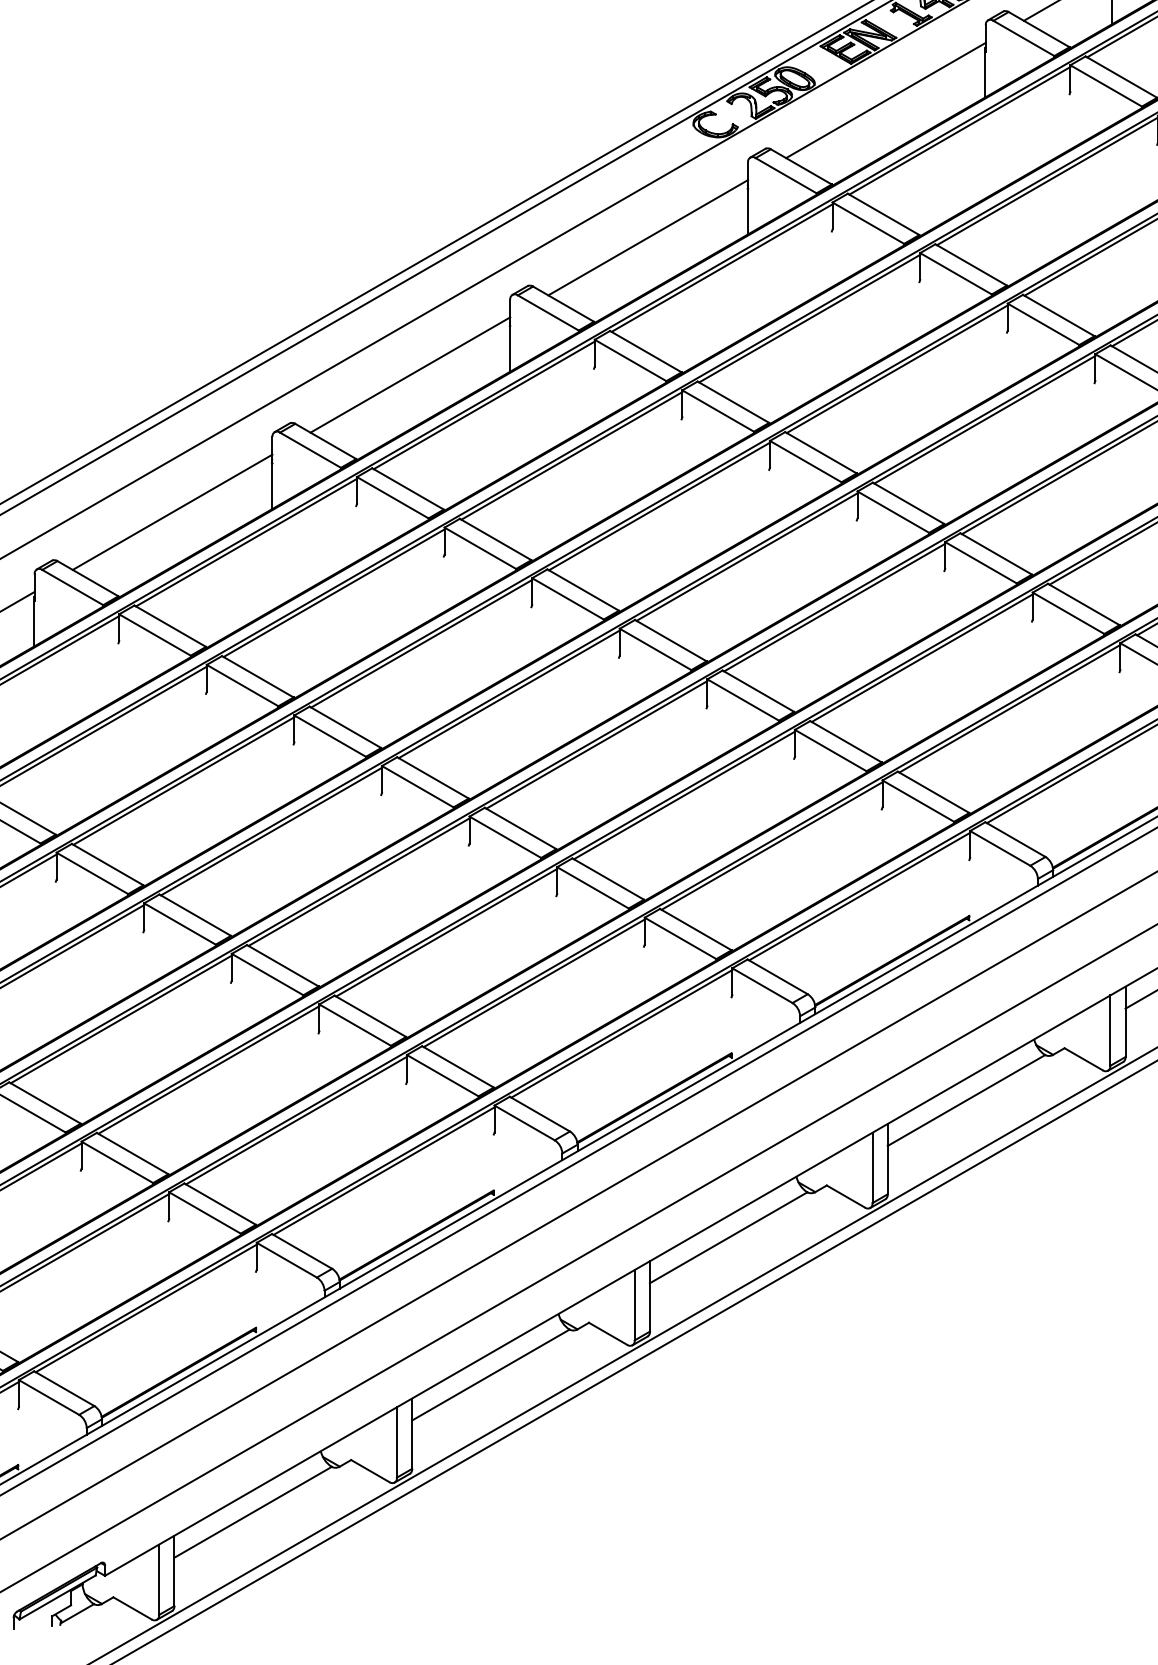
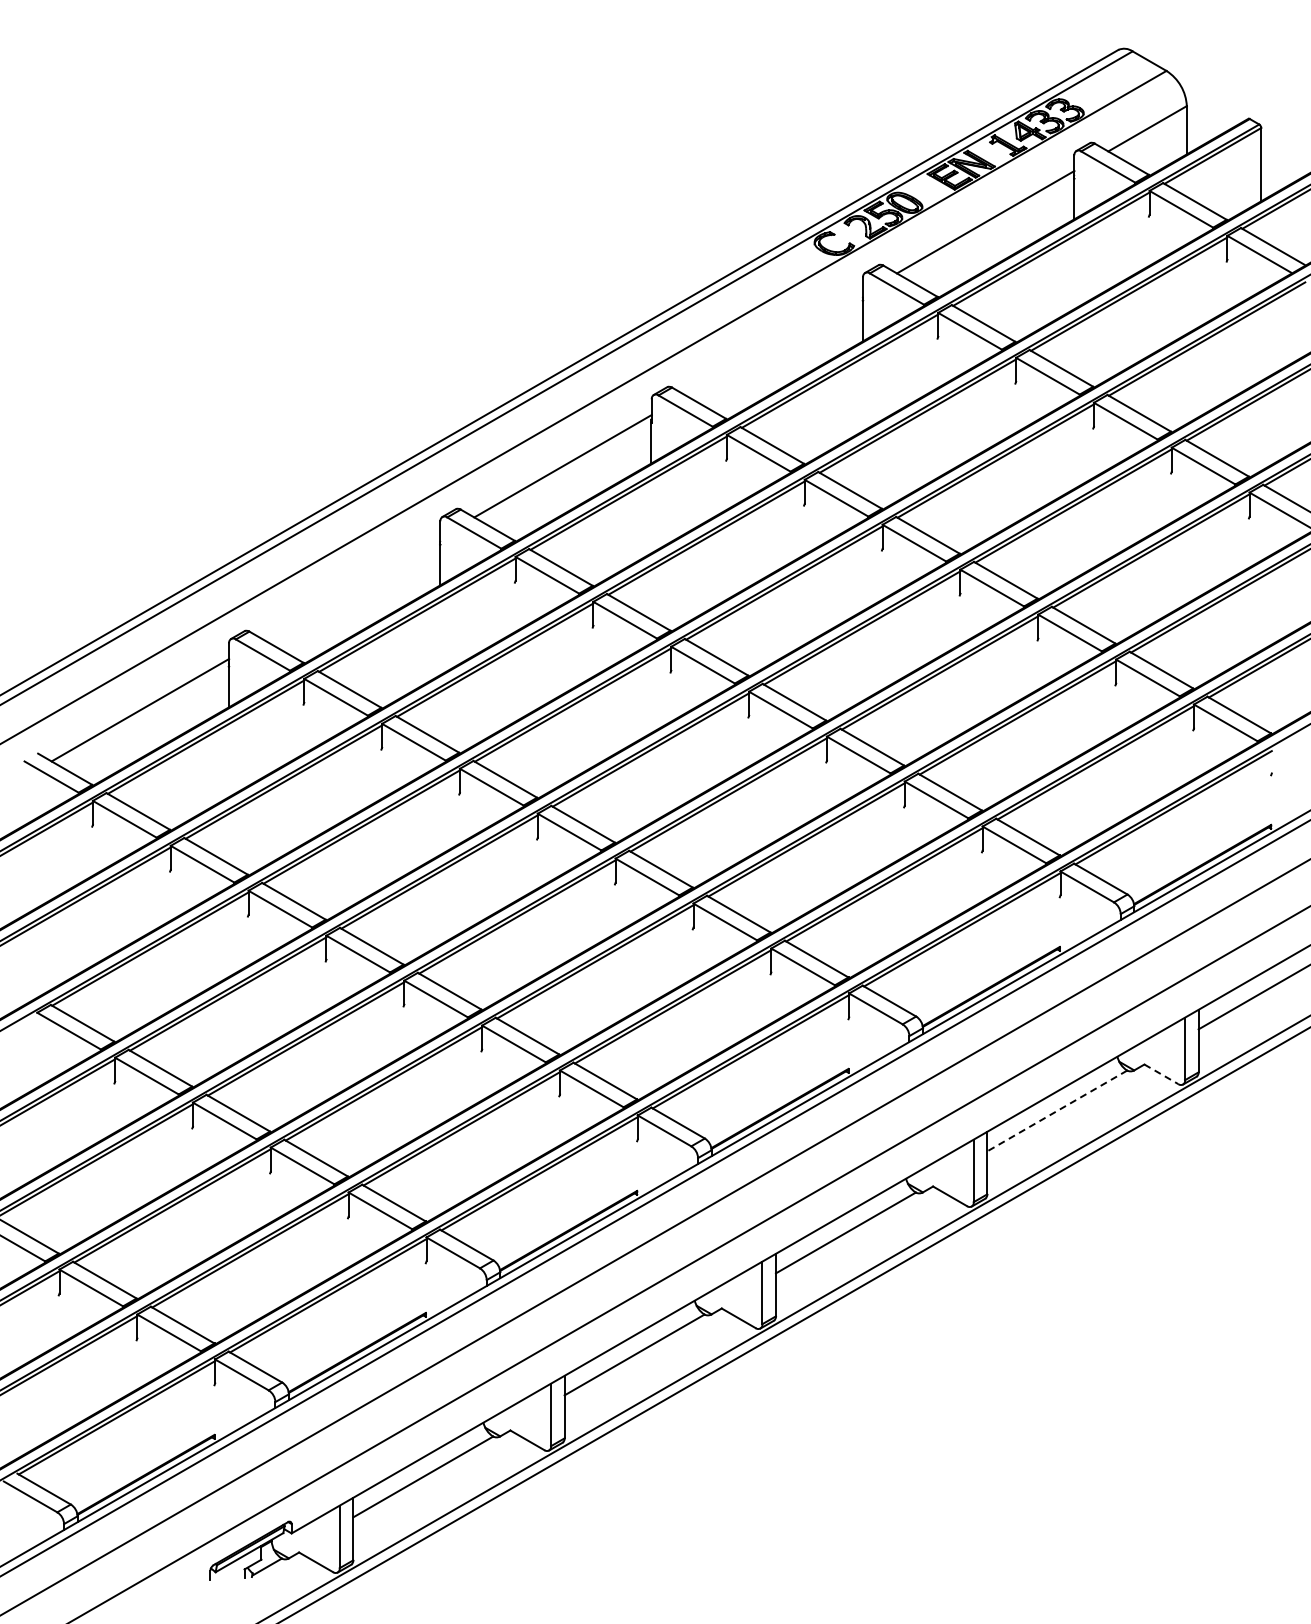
line: (648, 236) -> (774, 343), removed
line: (172, 511) -> (351, 587), removed
line: (1083, 1059) -> (1161, 1074), solid -> dashed
line: (966, 1101) -> (1057, 1111), solid -> dashed

